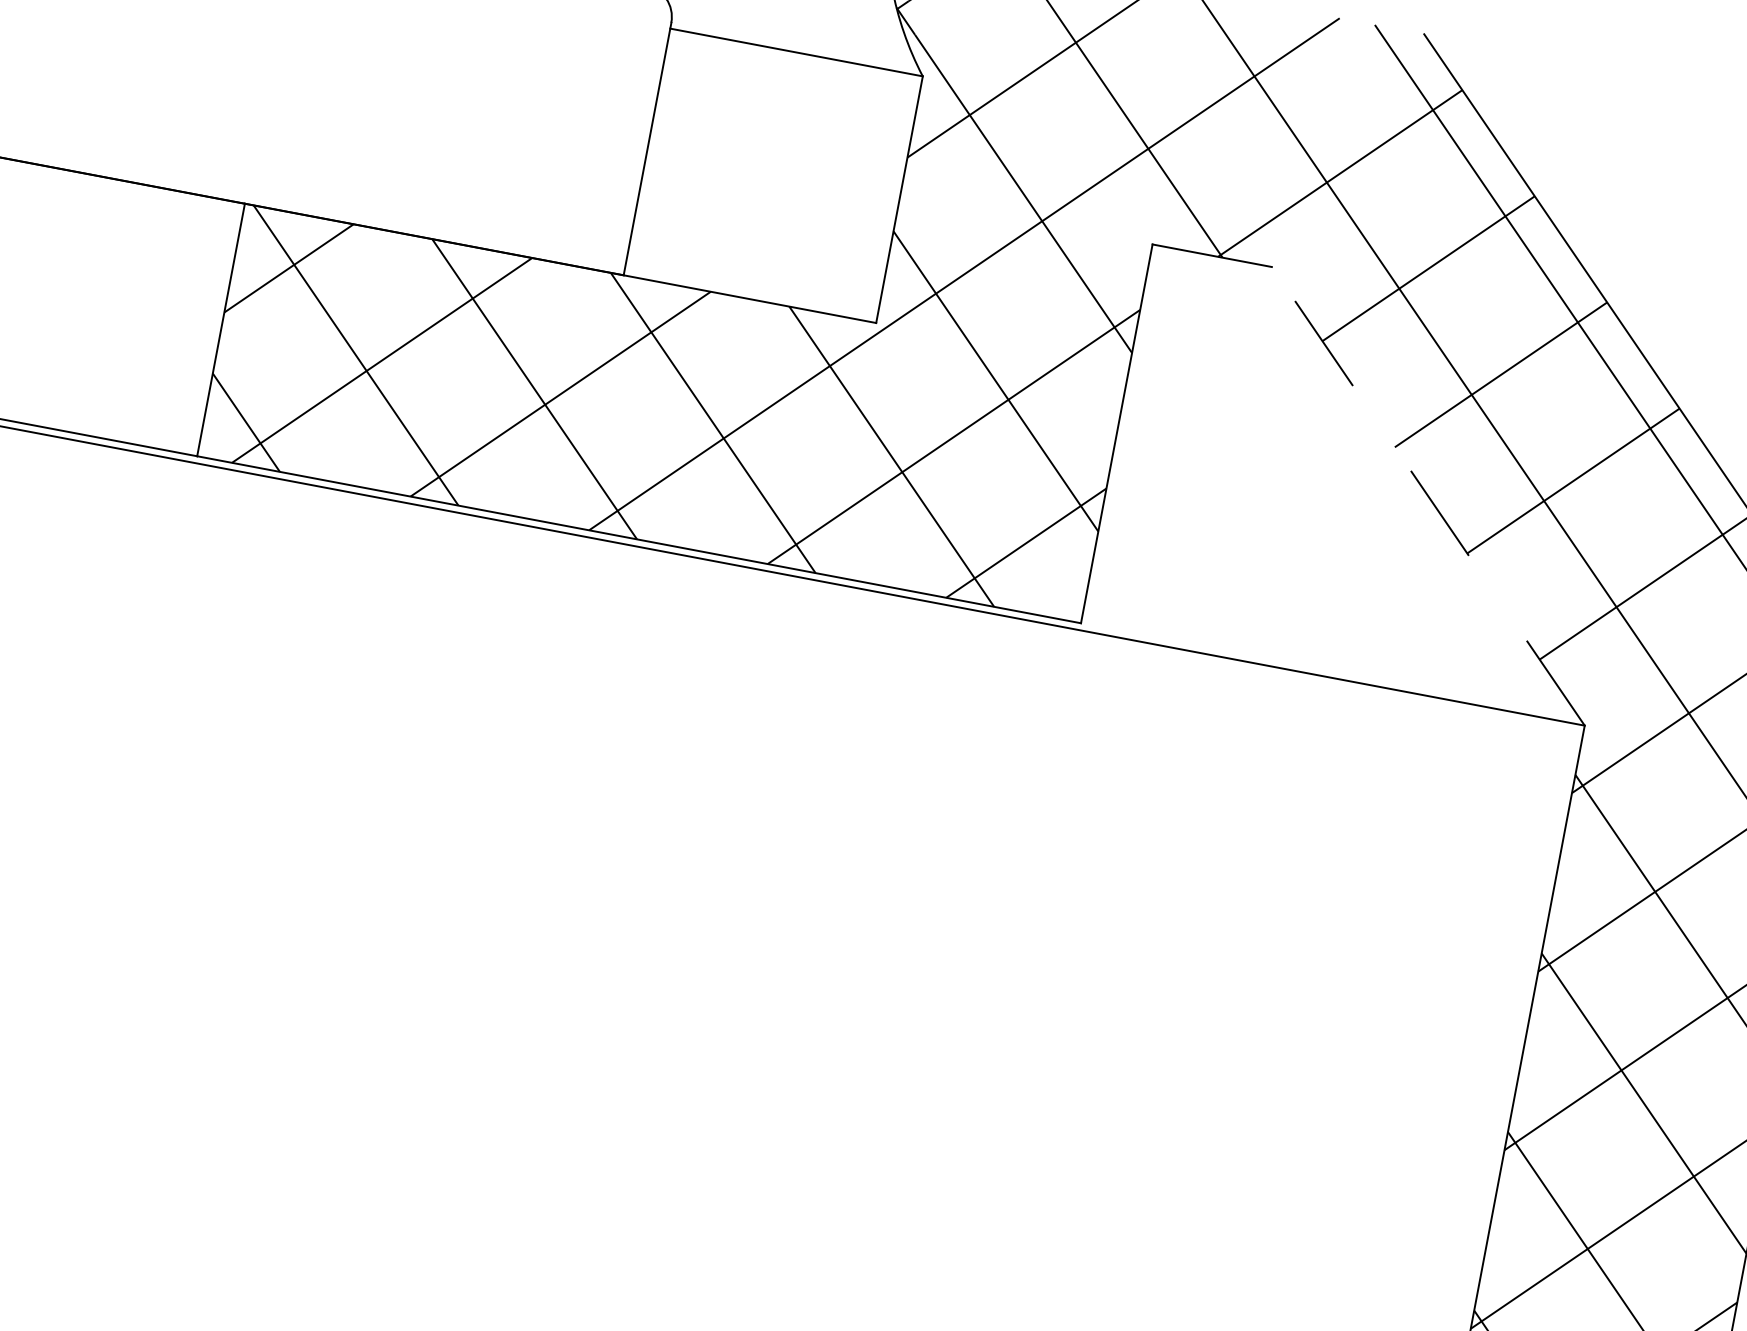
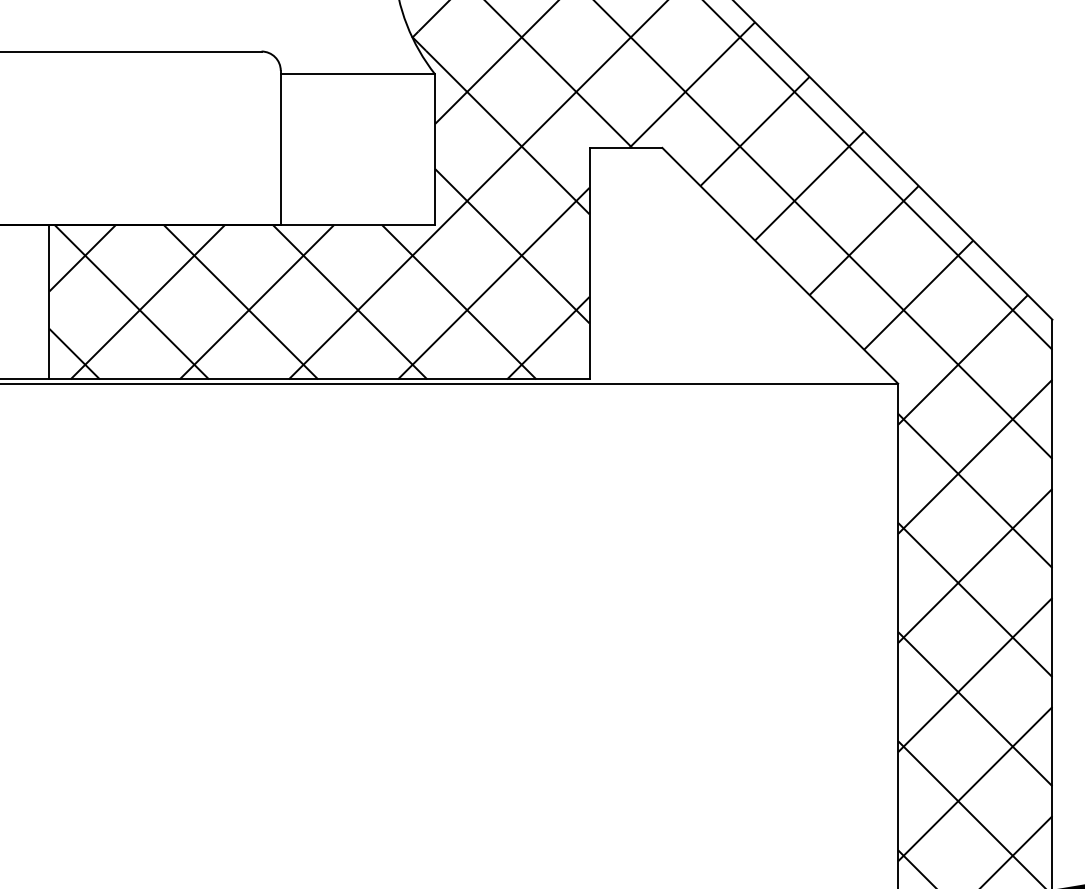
line: (1428, 495) -> (780, 265), dashed -> solid

